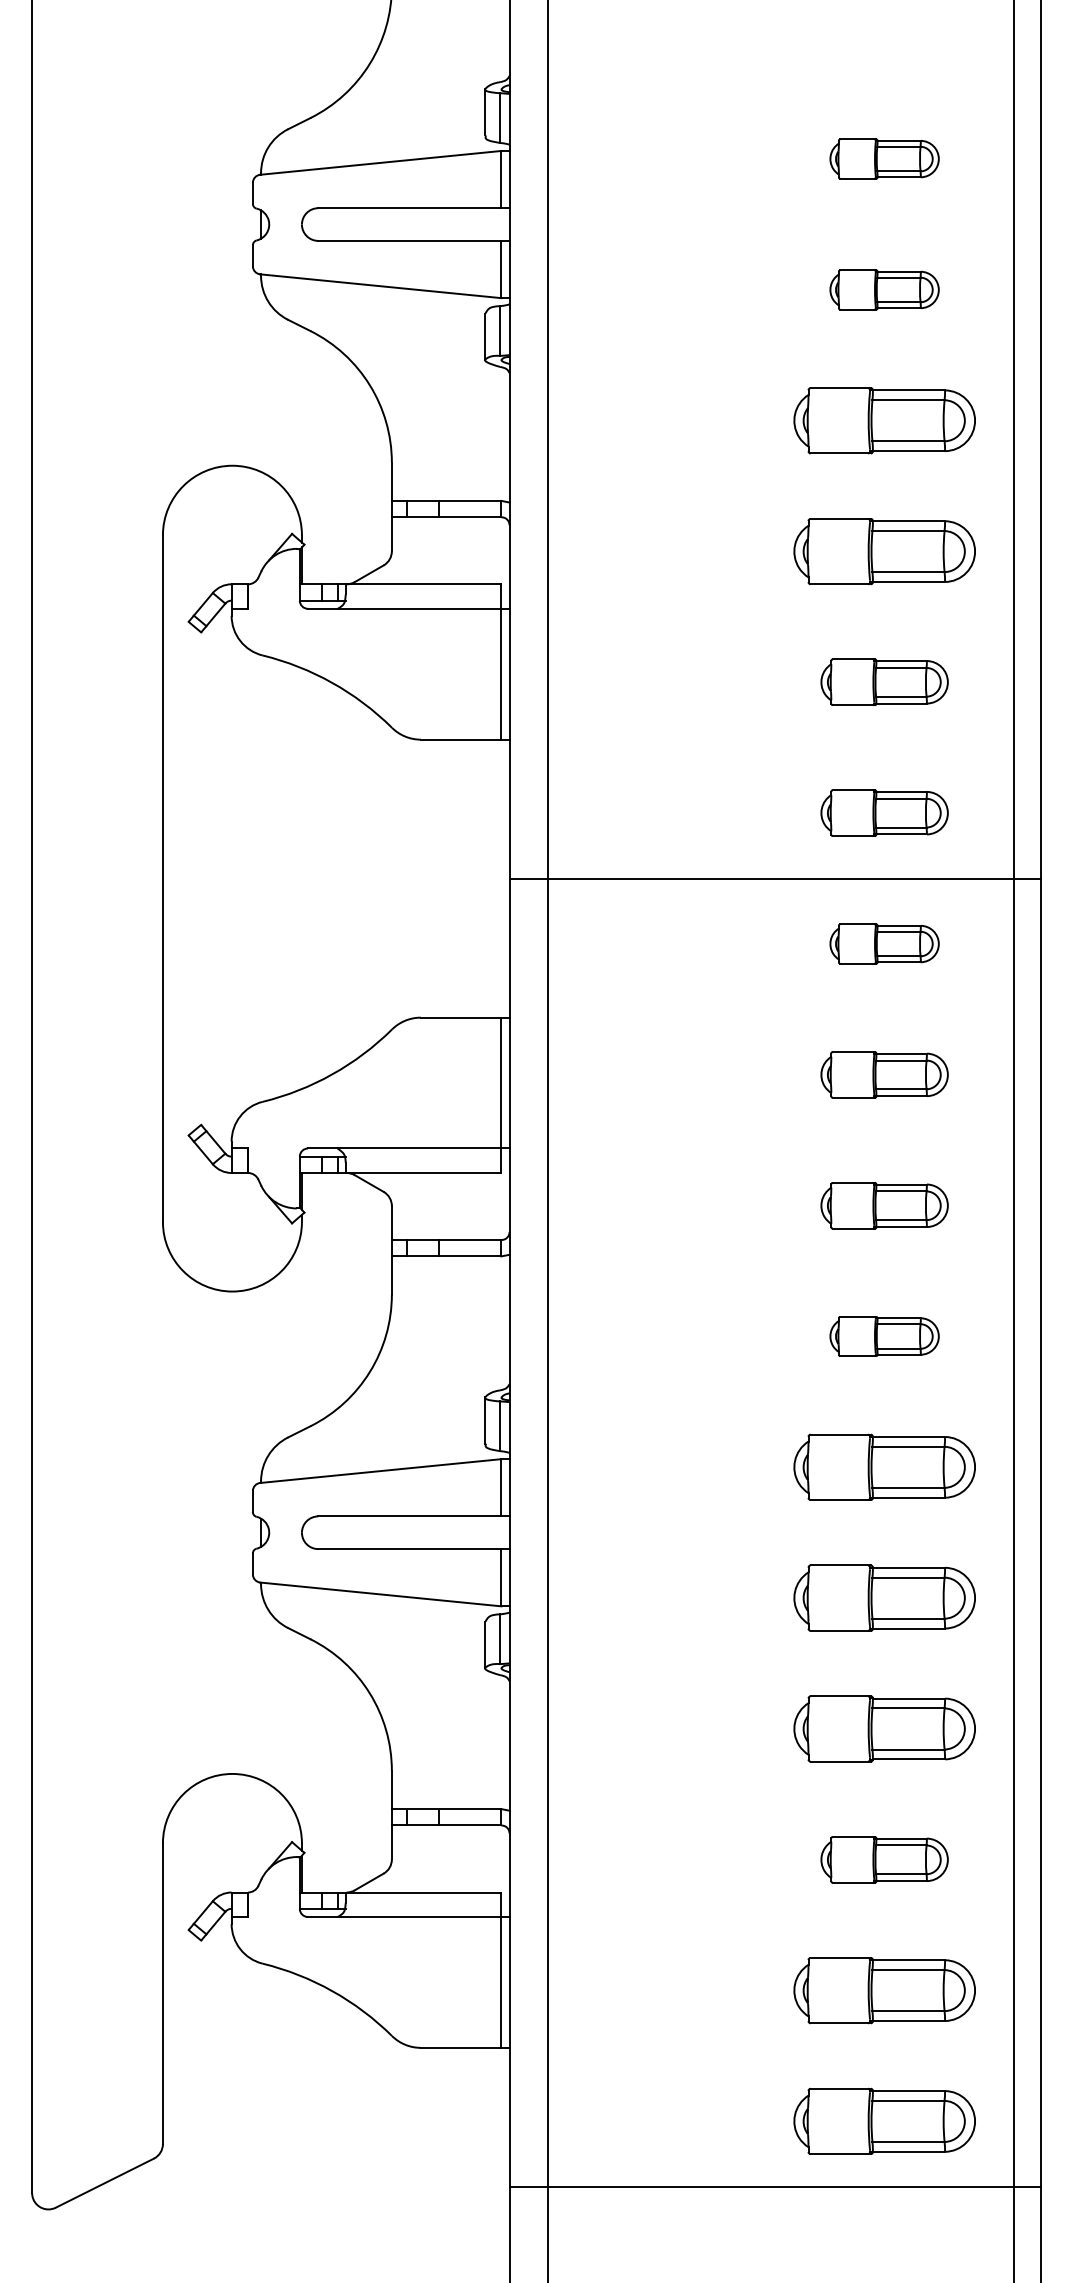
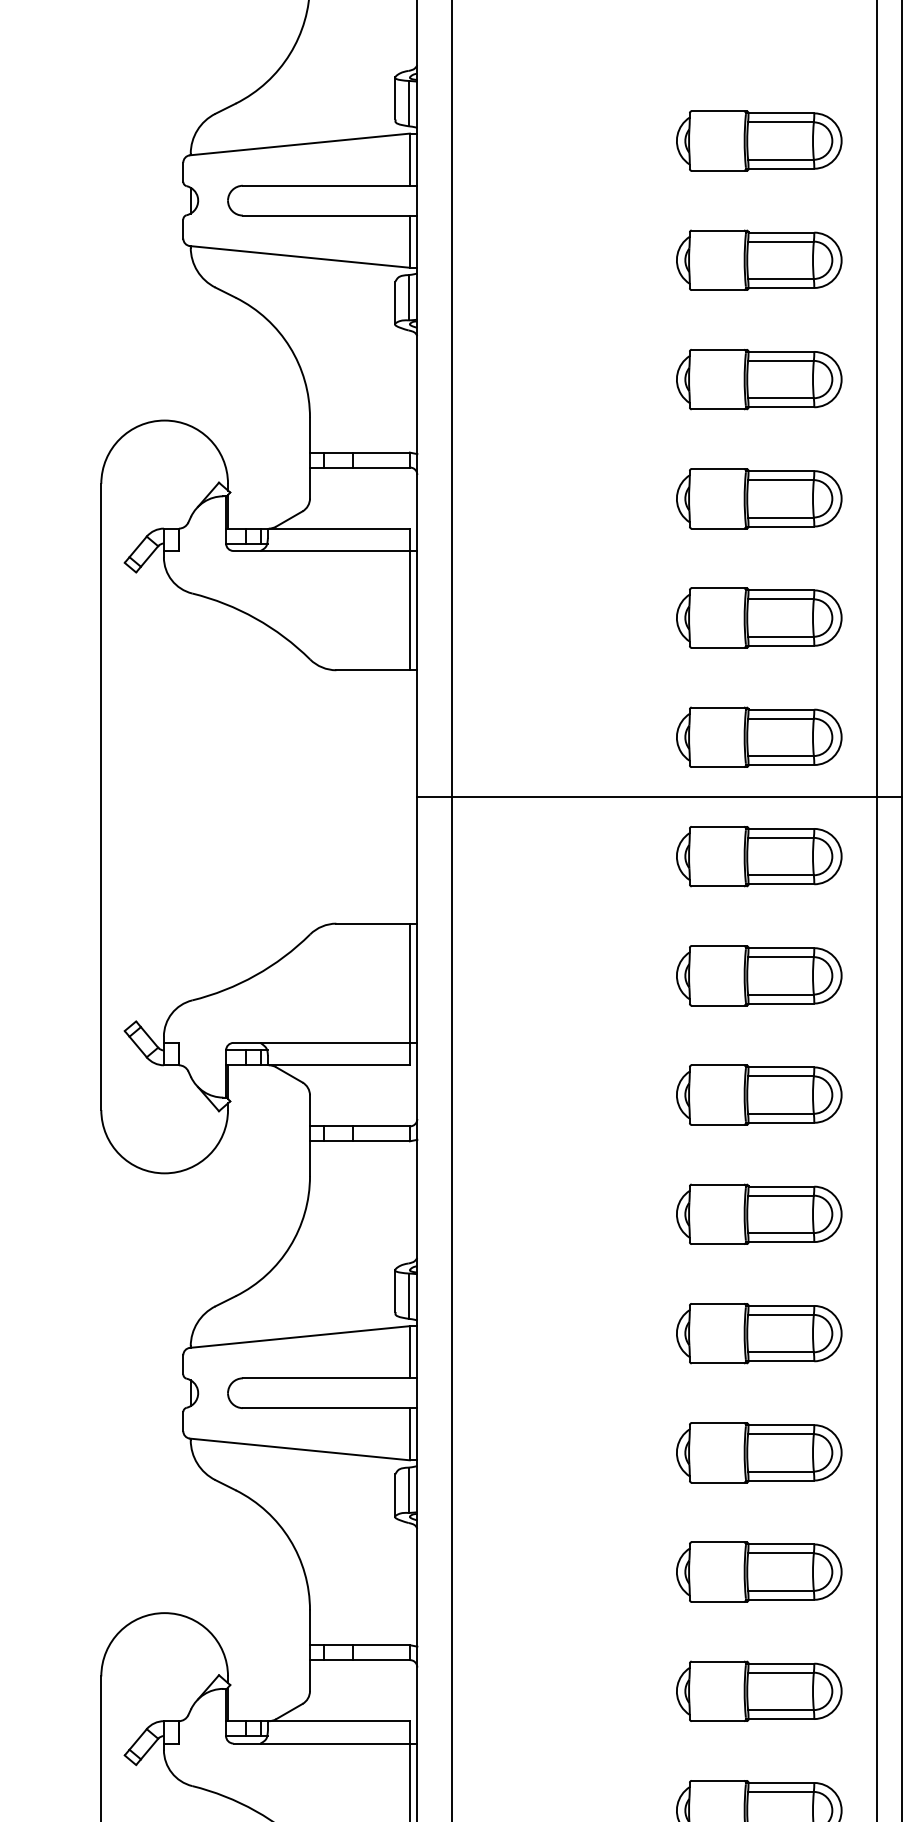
part: (884, 158) -> (759, 140), size x1.67
part: (884, 289) -> (759, 259), size x1.67
part: (884, 681) -> (759, 617), size x1.43
part: (884, 812) -> (759, 736), size x1.43
part: (884, 943) -> (759, 856), size x1.67
part: (884, 1074) -> (759, 975), size x1.43
part: (884, 1205) -> (759, 1094), size x1.43
part: (884, 1336) -> (759, 1214), size x1.67
part: (884, 1859) -> (759, 1691), size x1.43

